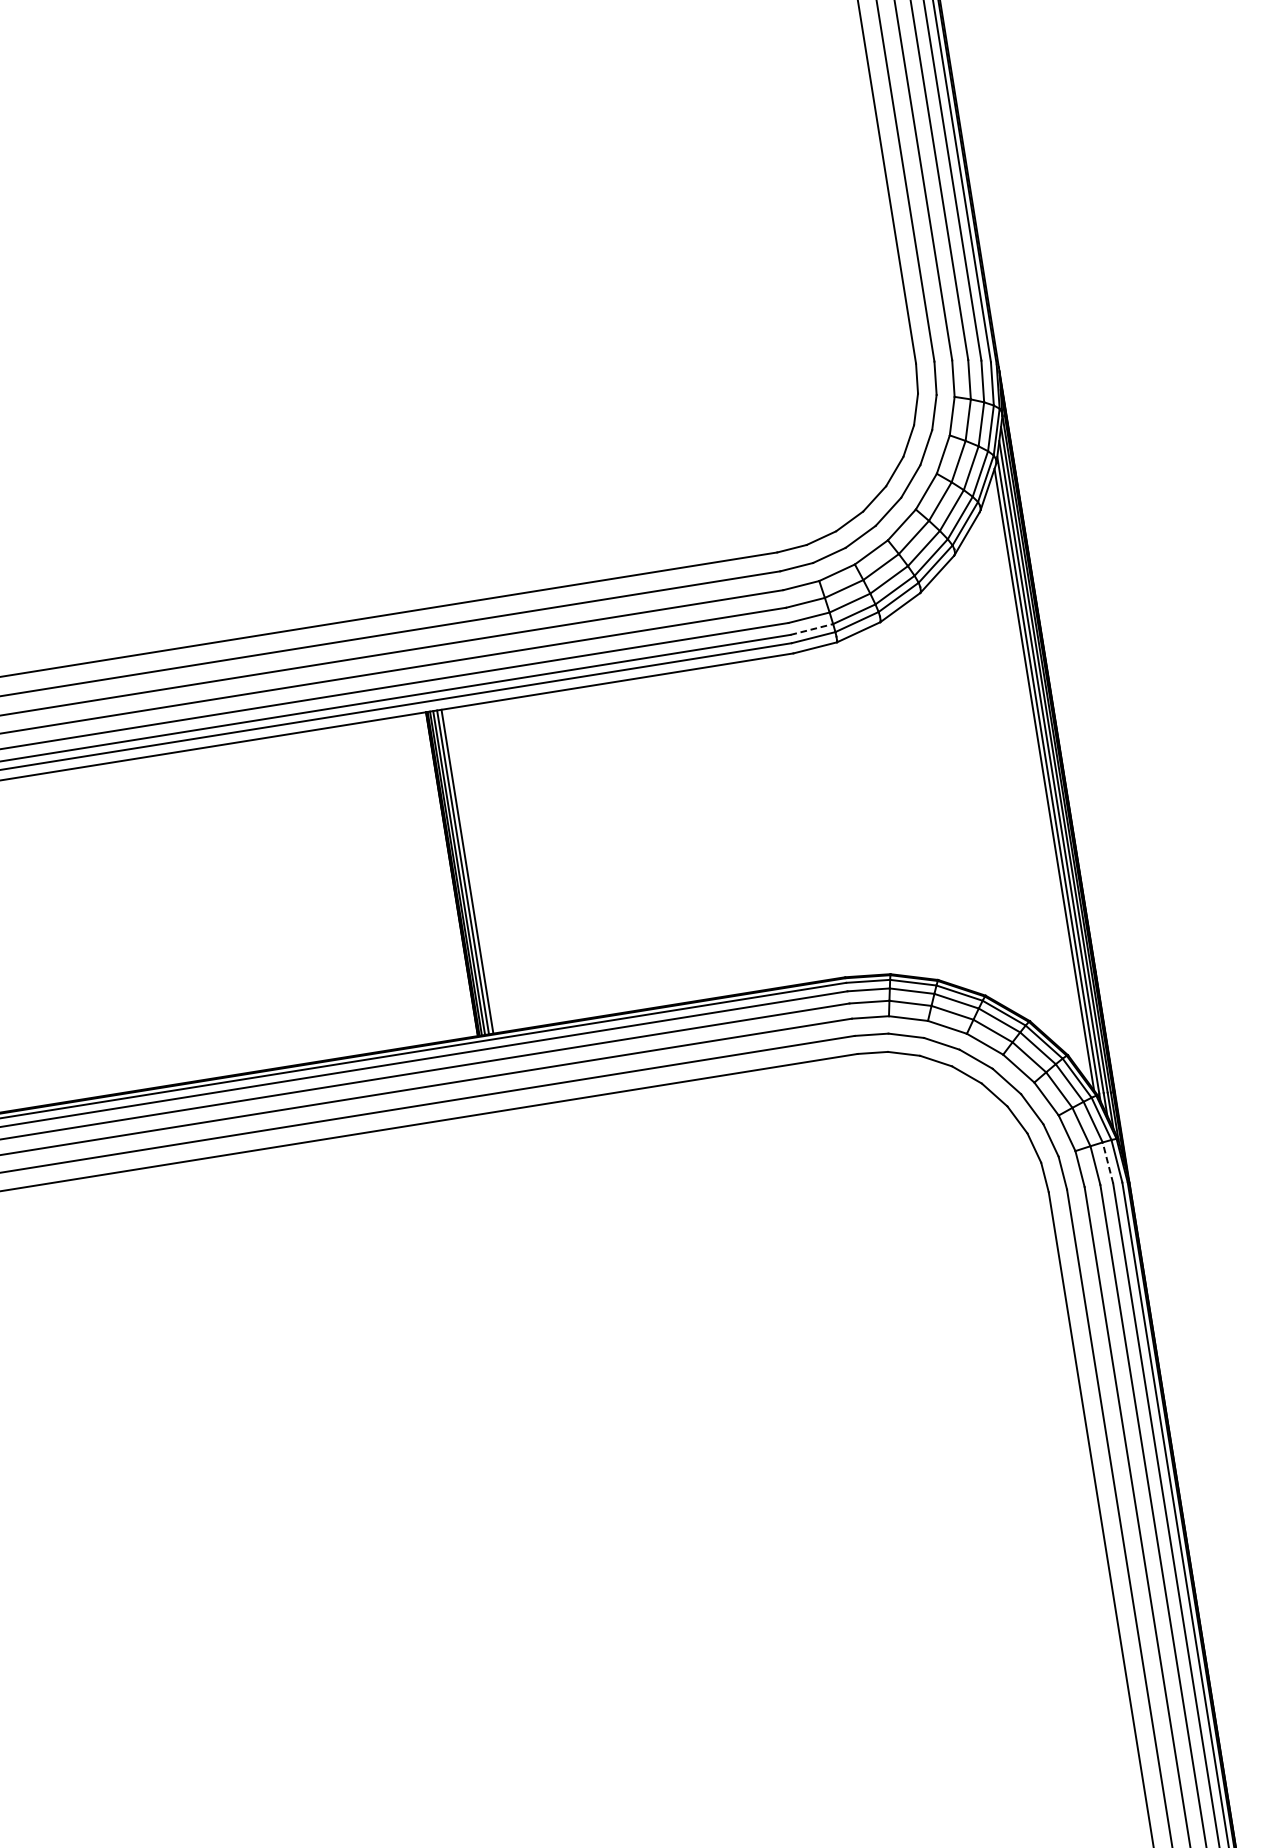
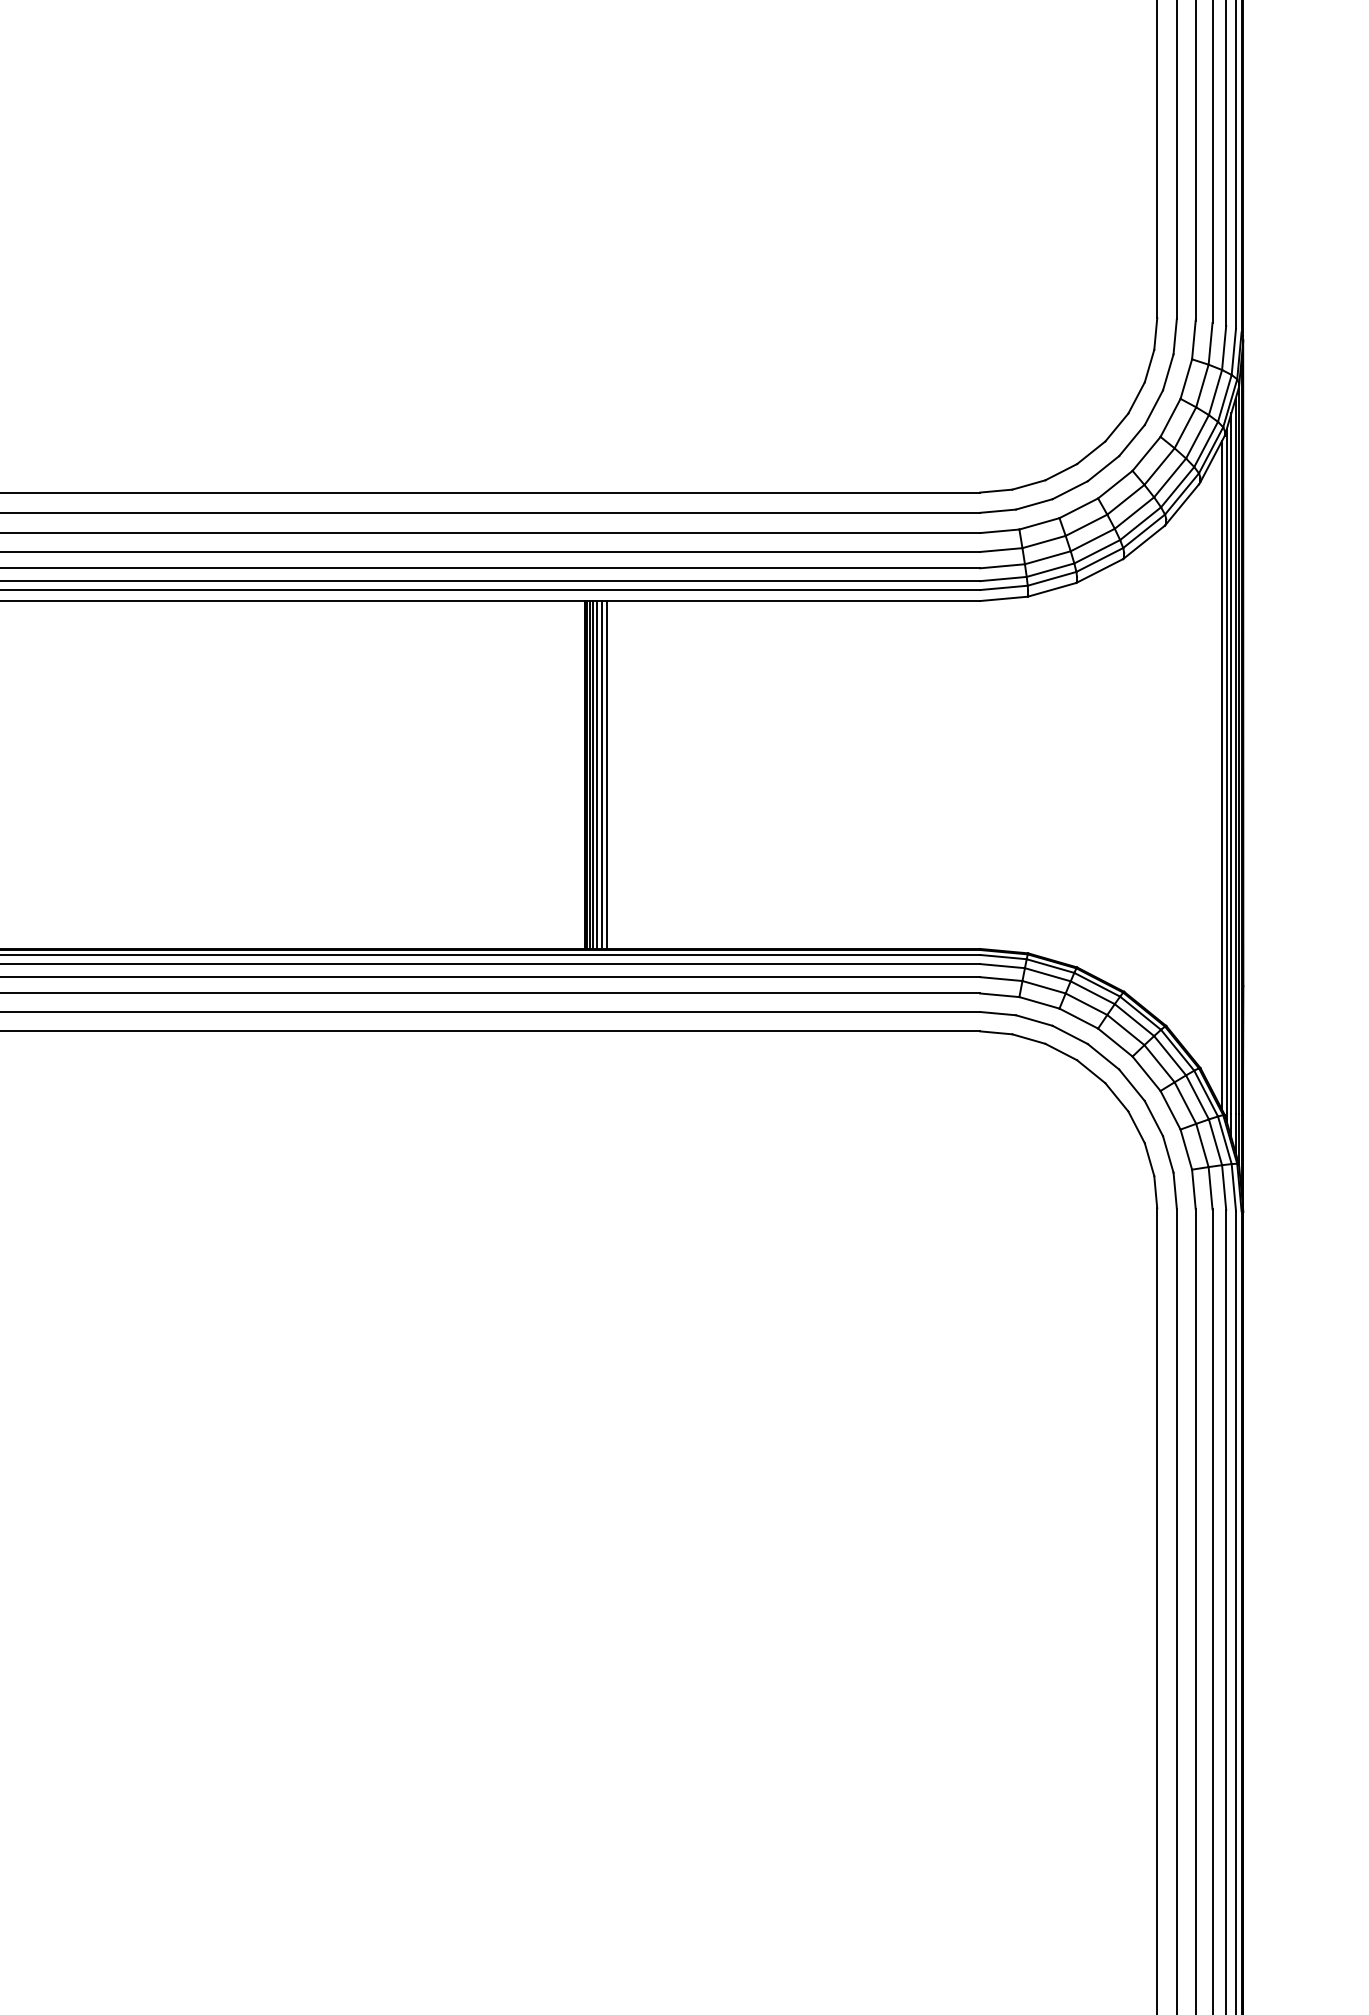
line: (811, 629) -> (1003, 579), dashed -> solid
line: (471, 870) -> (606, 774), added
line: (1108, 1162) -> (1224, 1187), dashed -> solid

